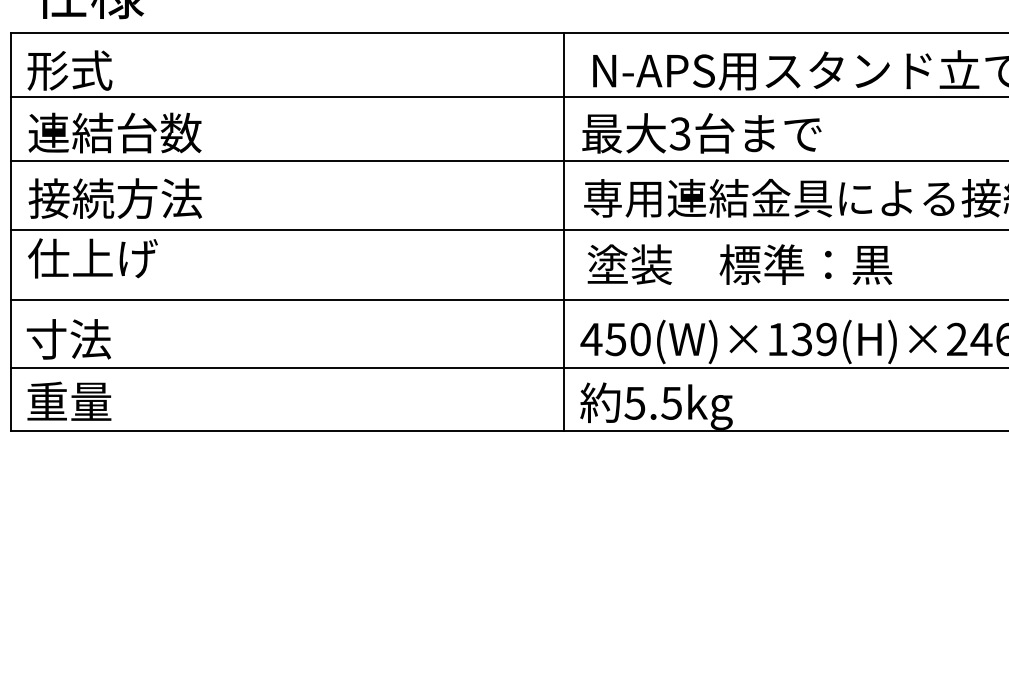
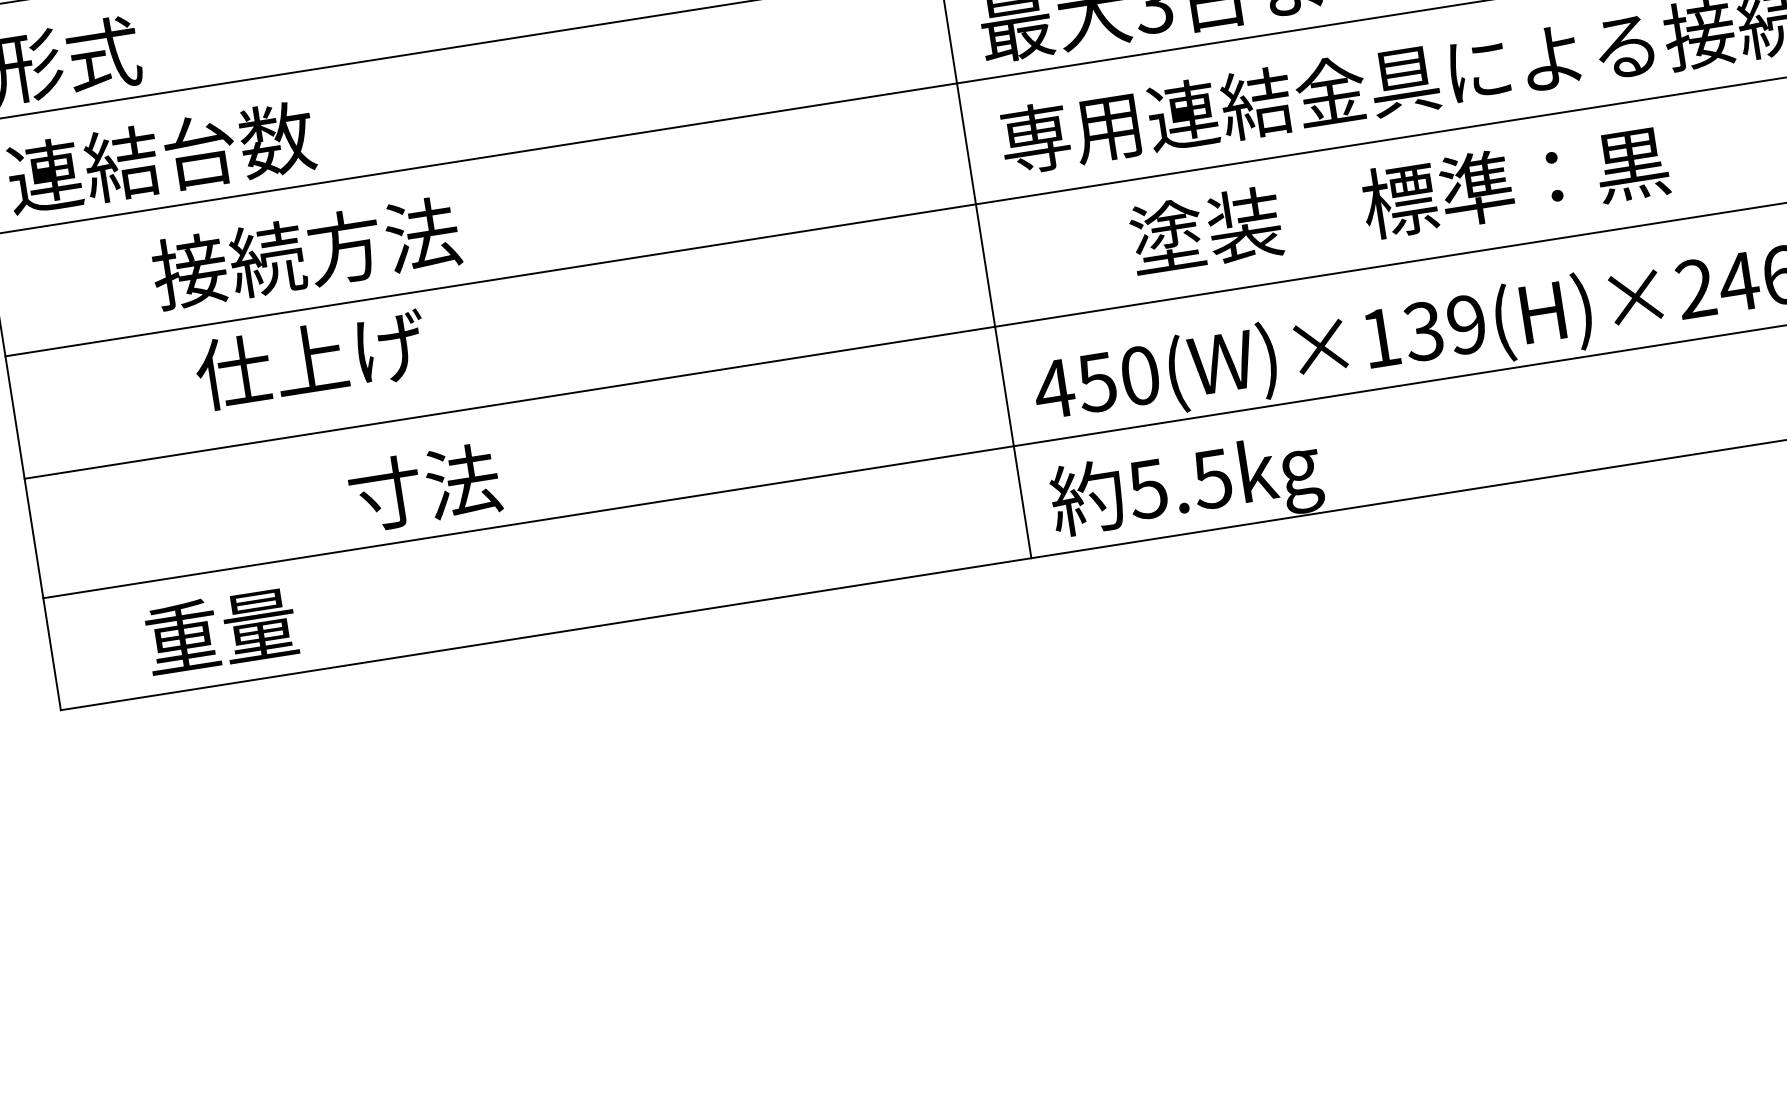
text: (114, 198) -> (304, 253), moved
text: (92, 258) -> (310, 360), moved
text: (739, 264) -> (1398, 200), moved
text: (68, 339) -> (423, 487), moved
text: (69, 400) -> (221, 629), moved

